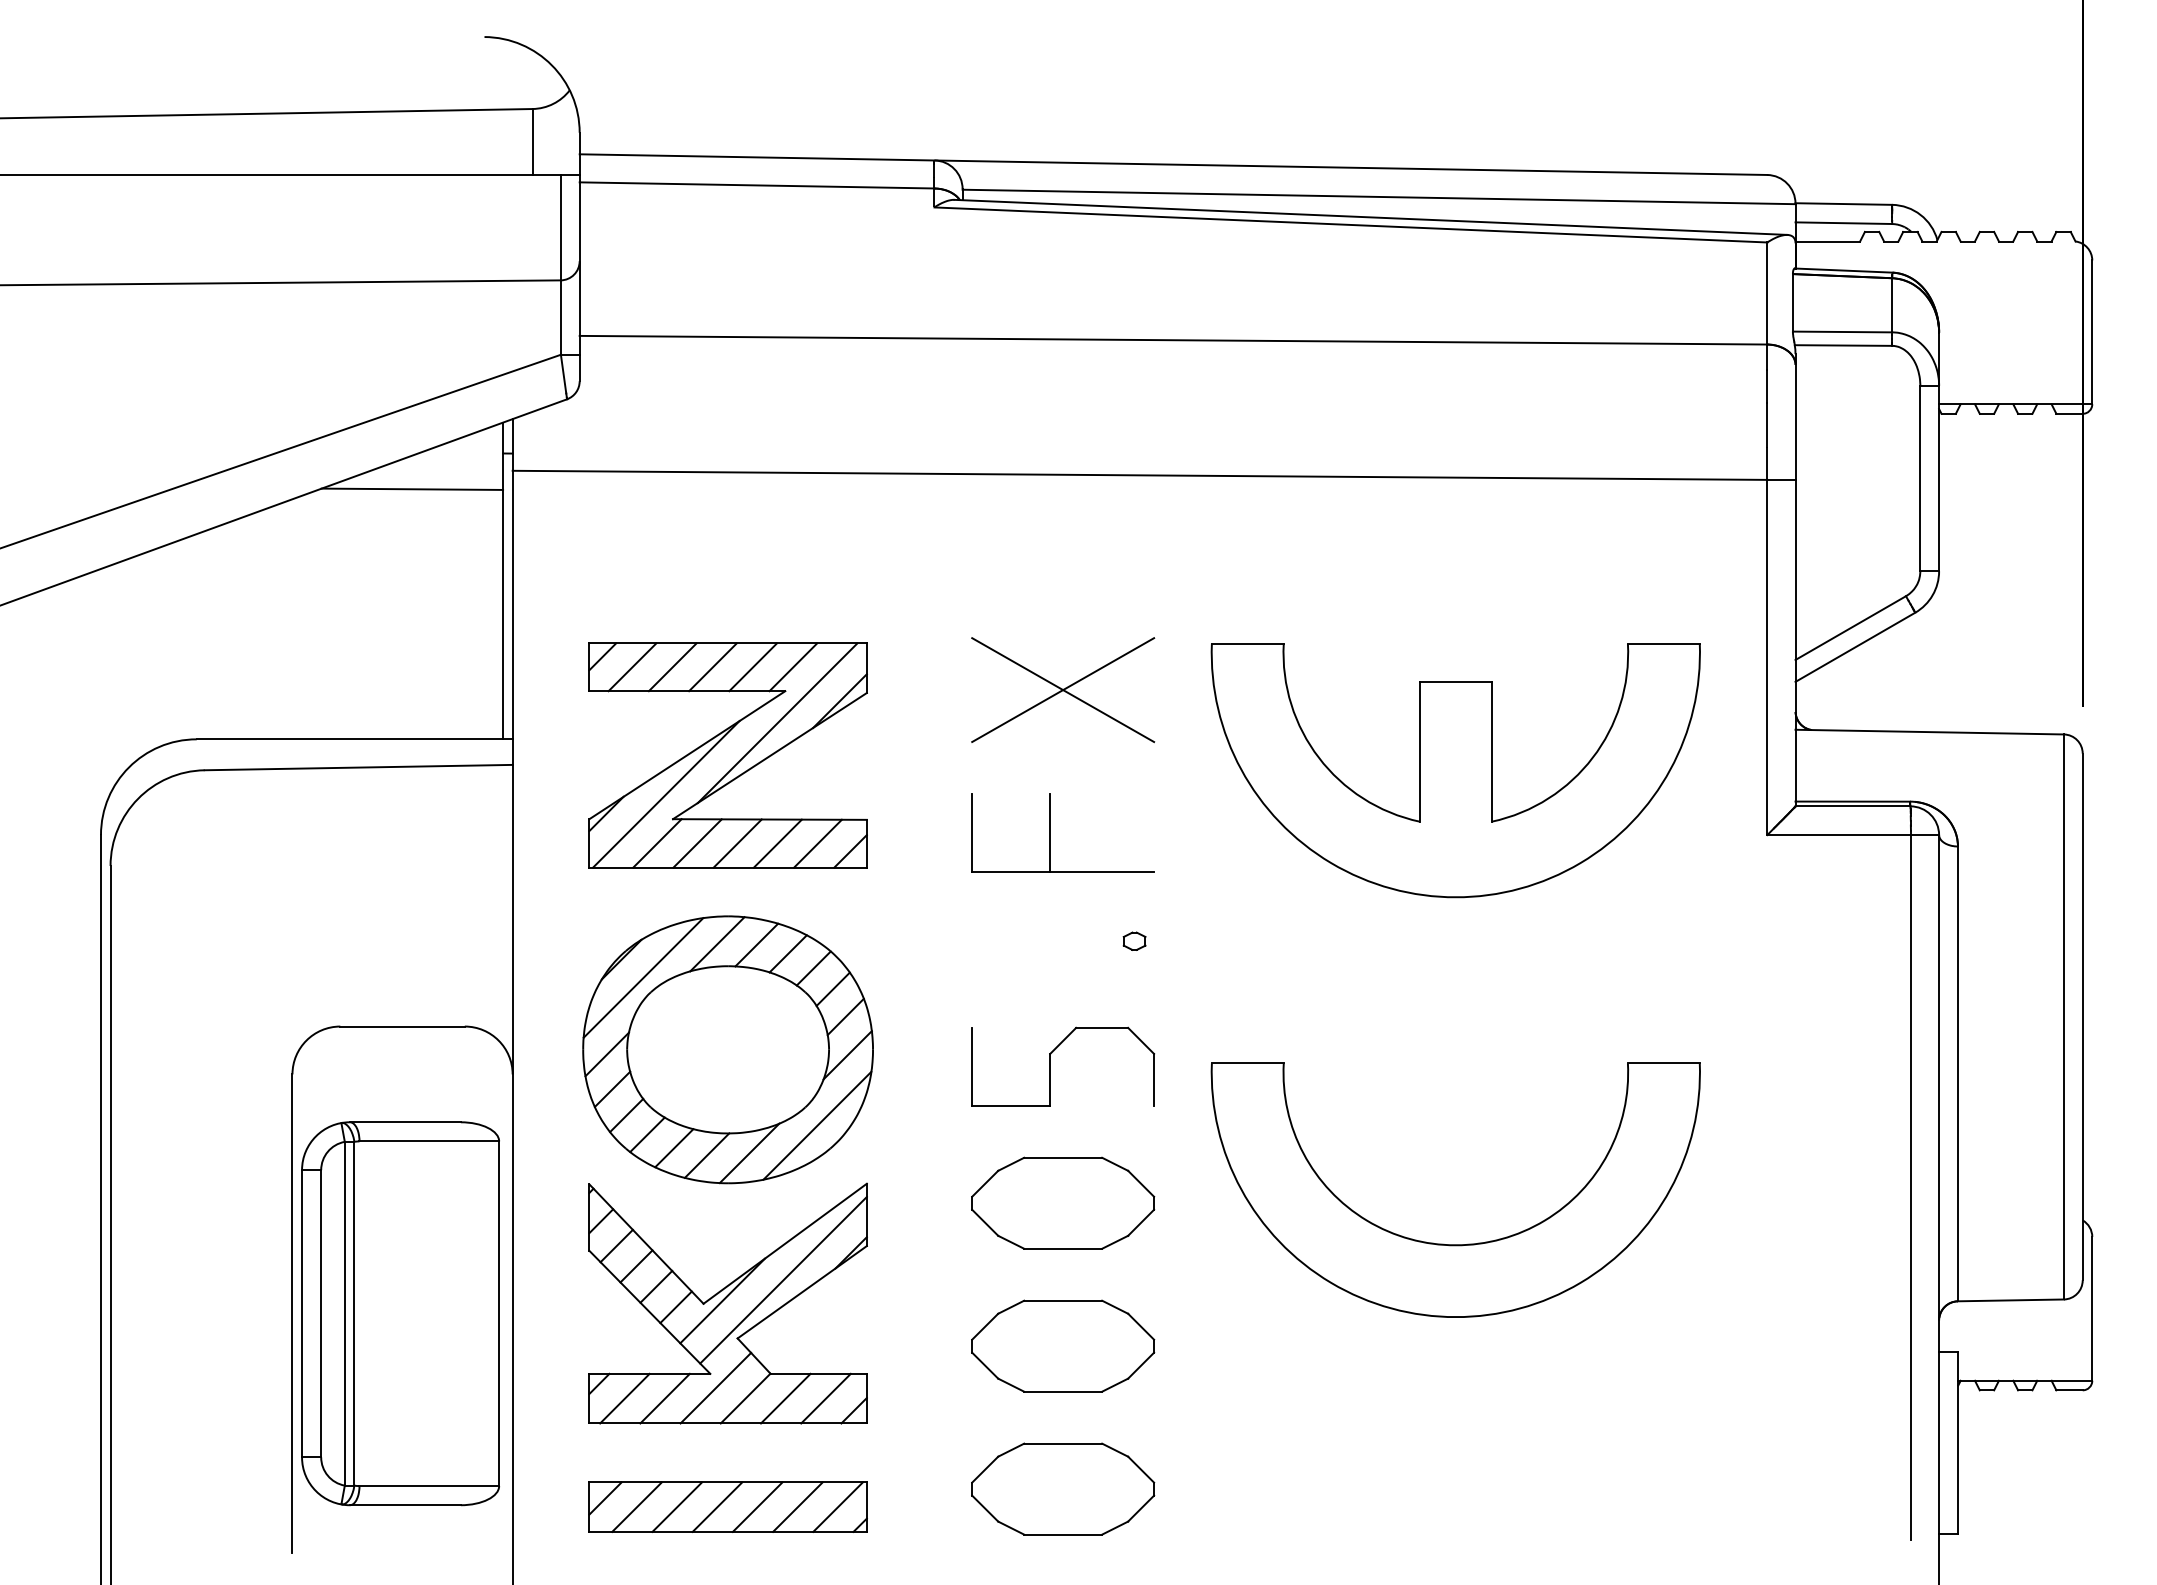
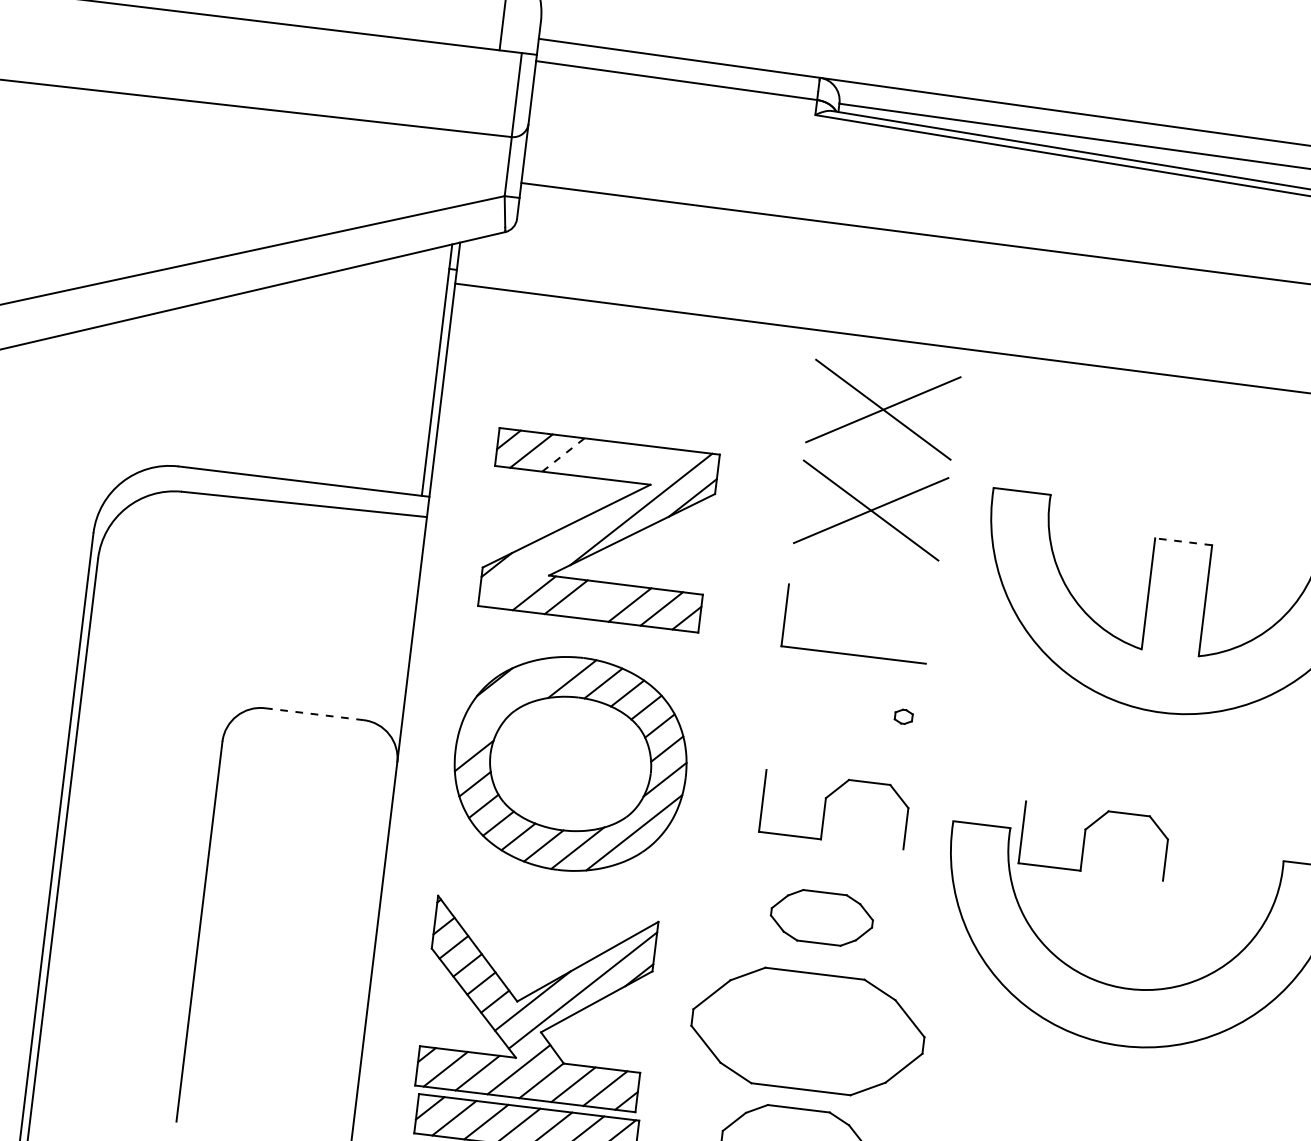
line: (412, 488) -> (374, 288), removed
part: (1063, 563) -> (883, 410), added
line: (672, 667) -> (563, 455), solid -> dashed
line: (712, 667) -> (594, 458), removed
line: (752, 667) -> (626, 462), removed
line: (793, 667) -> (659, 466), removed
line: (1455, 681) -> (1183, 541), solid -> dashed
line: (666, 794) -> (546, 555), removed
line: (1050, 833) -> (847, 623), removed
line: (737, 843) -> (597, 601), removed
line: (643, 977) -> (510, 698), removed
line: (402, 1026) -> (314, 714), solid -> dashed
part: (1377, 1066) -> (1084, 839), added
part: (1063, 1202) -> (822, 917), size x0.7
part: (727, 1303) -> (536, 1003), moved
part: (400, 1313) -> (285, 941), removed
part: (1063, 1345) -> (808, 1030), size x1.6

